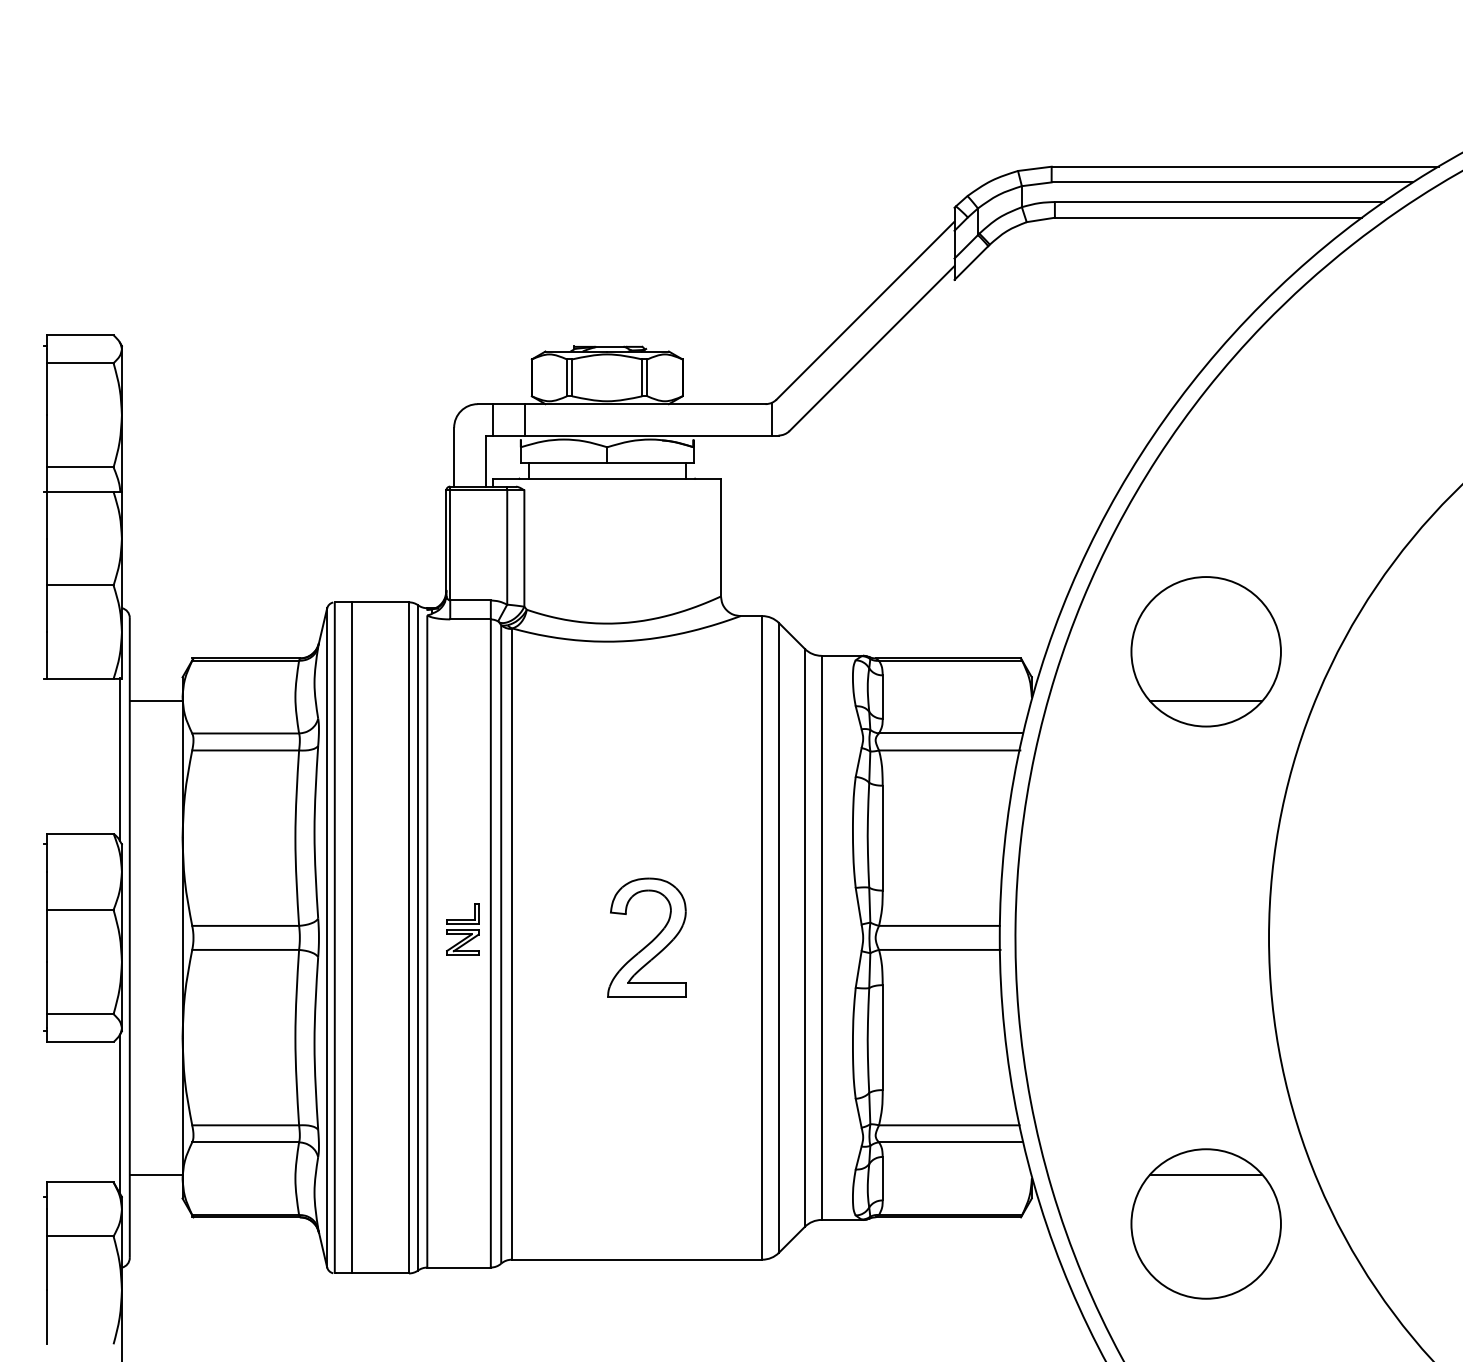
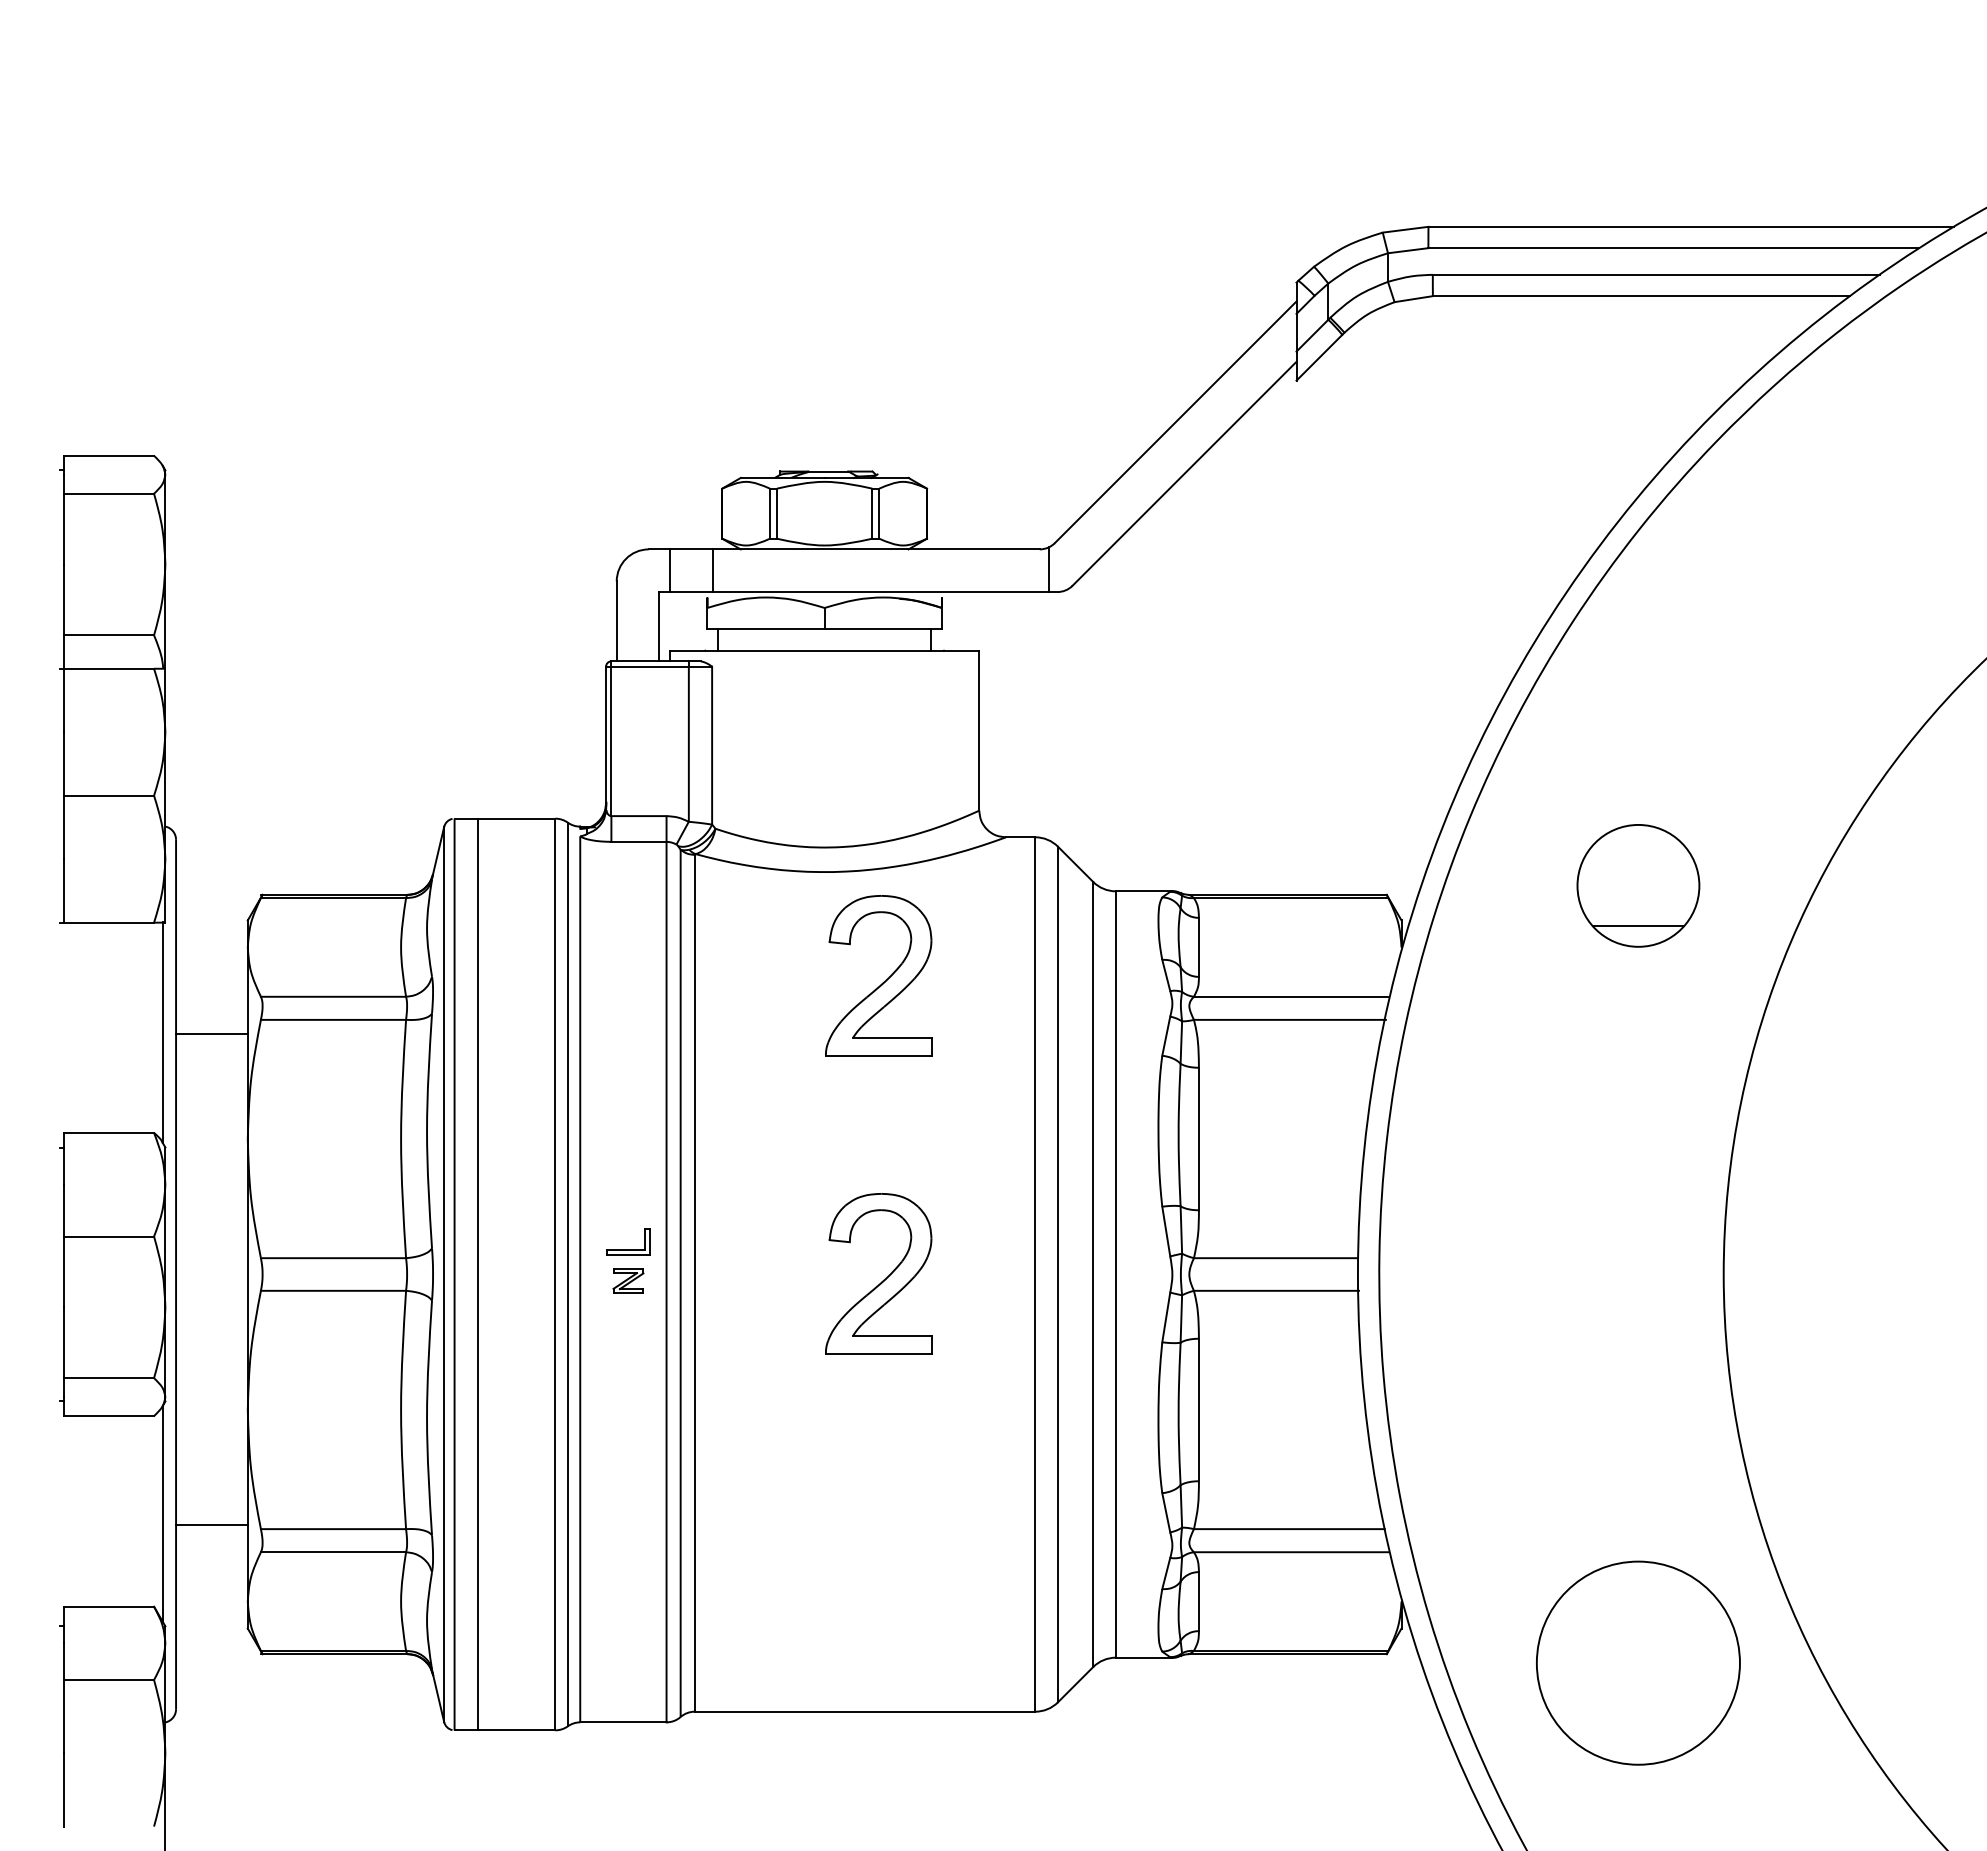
part: (1206, 651) -> (1638, 885), size x0.6
line: (155, 701) -> (211, 1034), moved
part: (650, 722) -> (883, 981), added
part: (462, 942) -> (628, 1280), size x0.7
line: (155, 1174) -> (211, 1525), moved
line: (1206, 1174) -> (1638, 1596), removed

